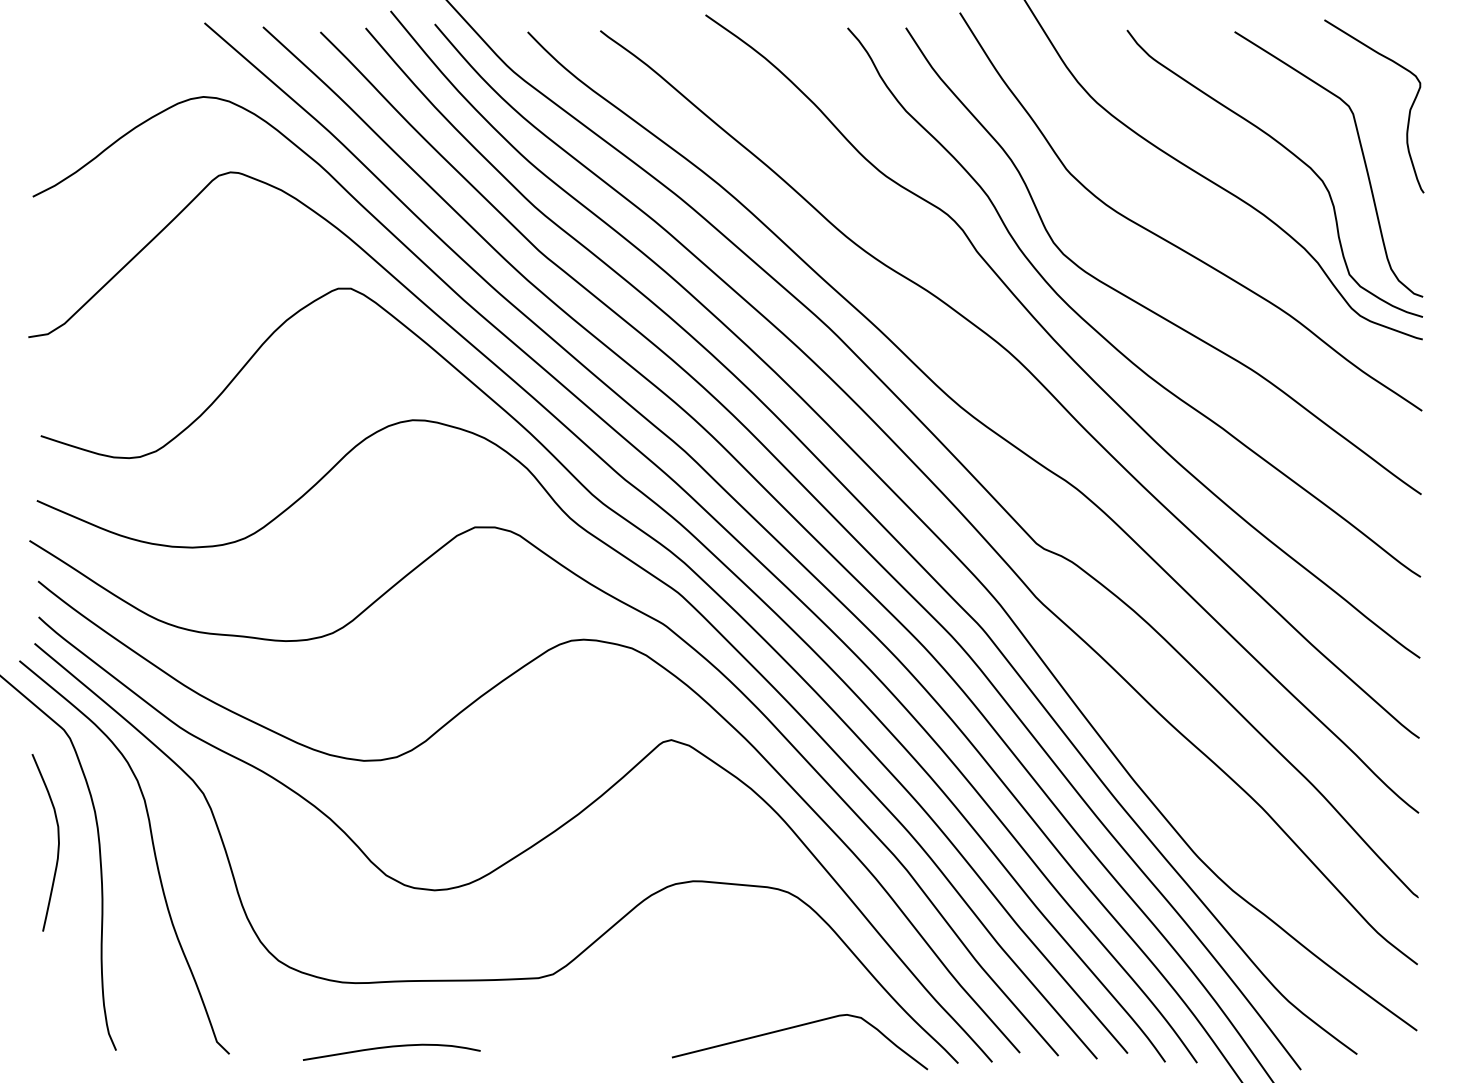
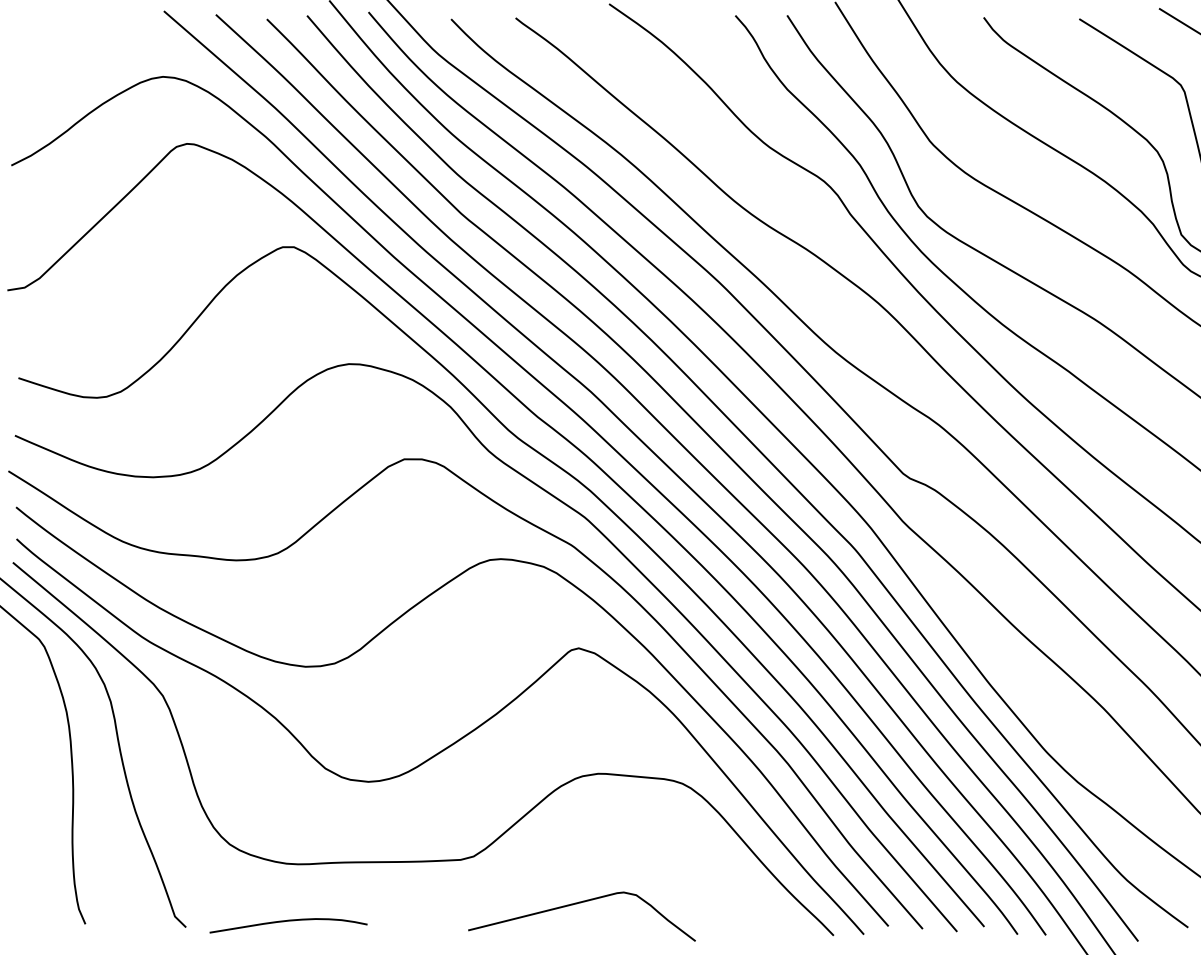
curve: (57, 839) -> (33, 736), removed
curve: (797, 1027) -> (579, 903), moved
curve: (391, 1047) -> (288, 921), moved

